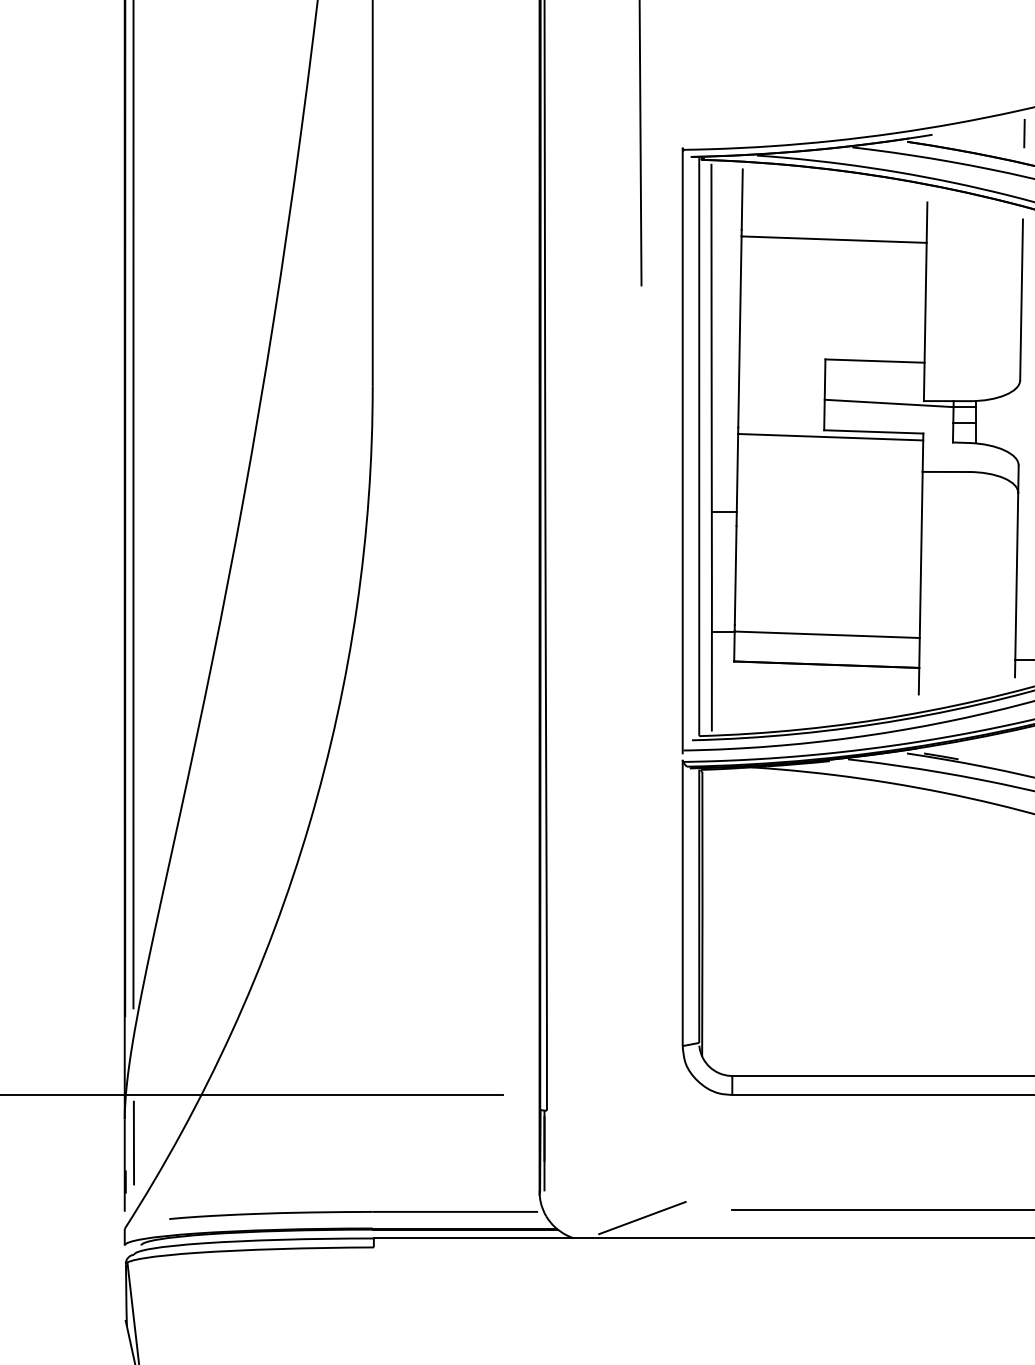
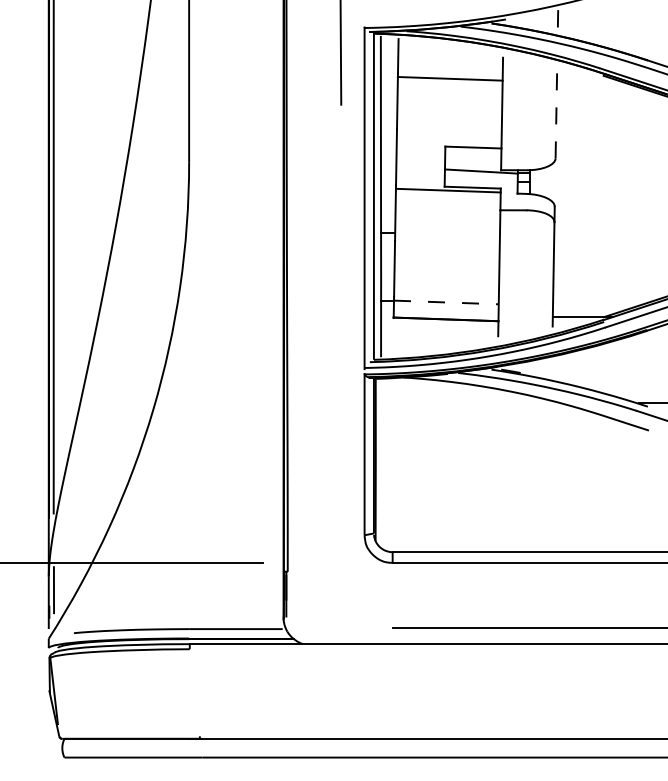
line: (1021, 299) -> (556, 112), solid -> dashed
line: (827, 634) -> (446, 302), solid -> dashed
line: (641, 1217) -> (341, 632), removed

